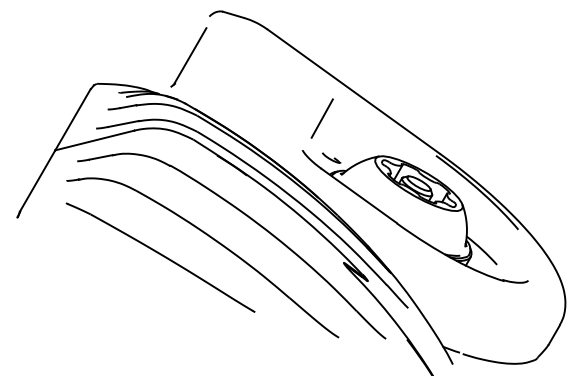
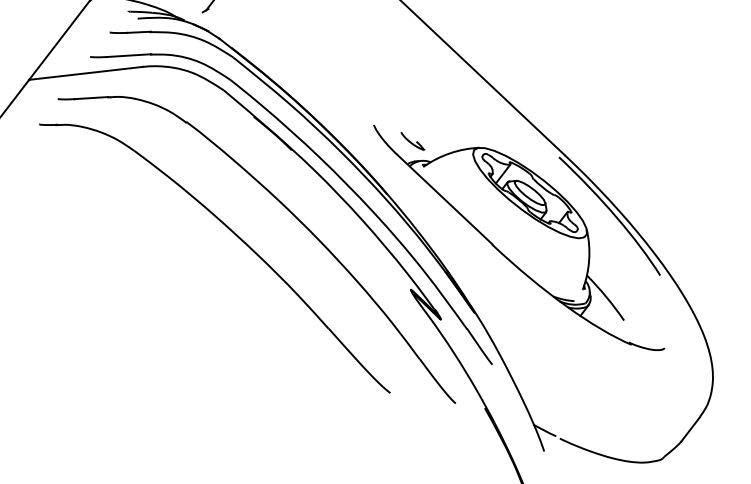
line: (321, 118) -> (406, 84), removed
part: (160, 257) -> (156, 248), removed

